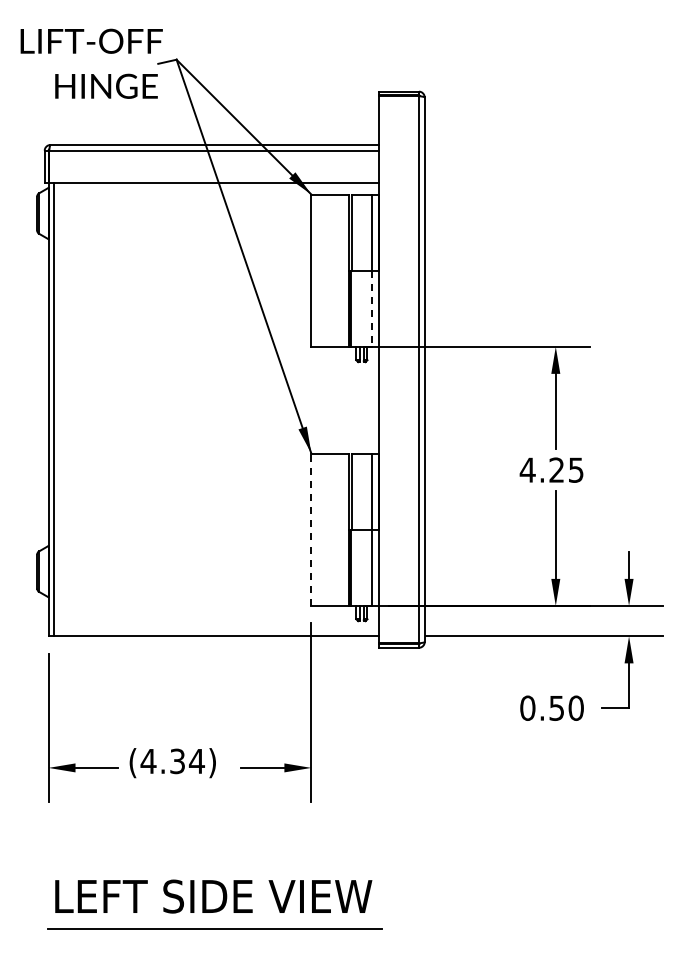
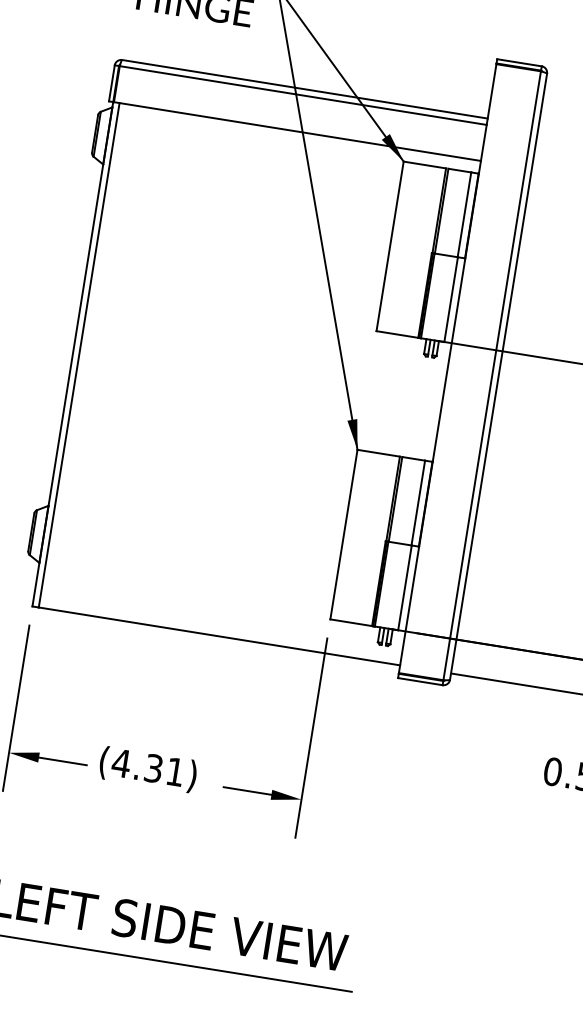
line: (372, 309) -> (451, 300), dashed -> solid
line: (311, 529) -> (344, 534), dashed -> solid
text: (196, 761) -> (174, 772), (4.34) -> (4.31)

